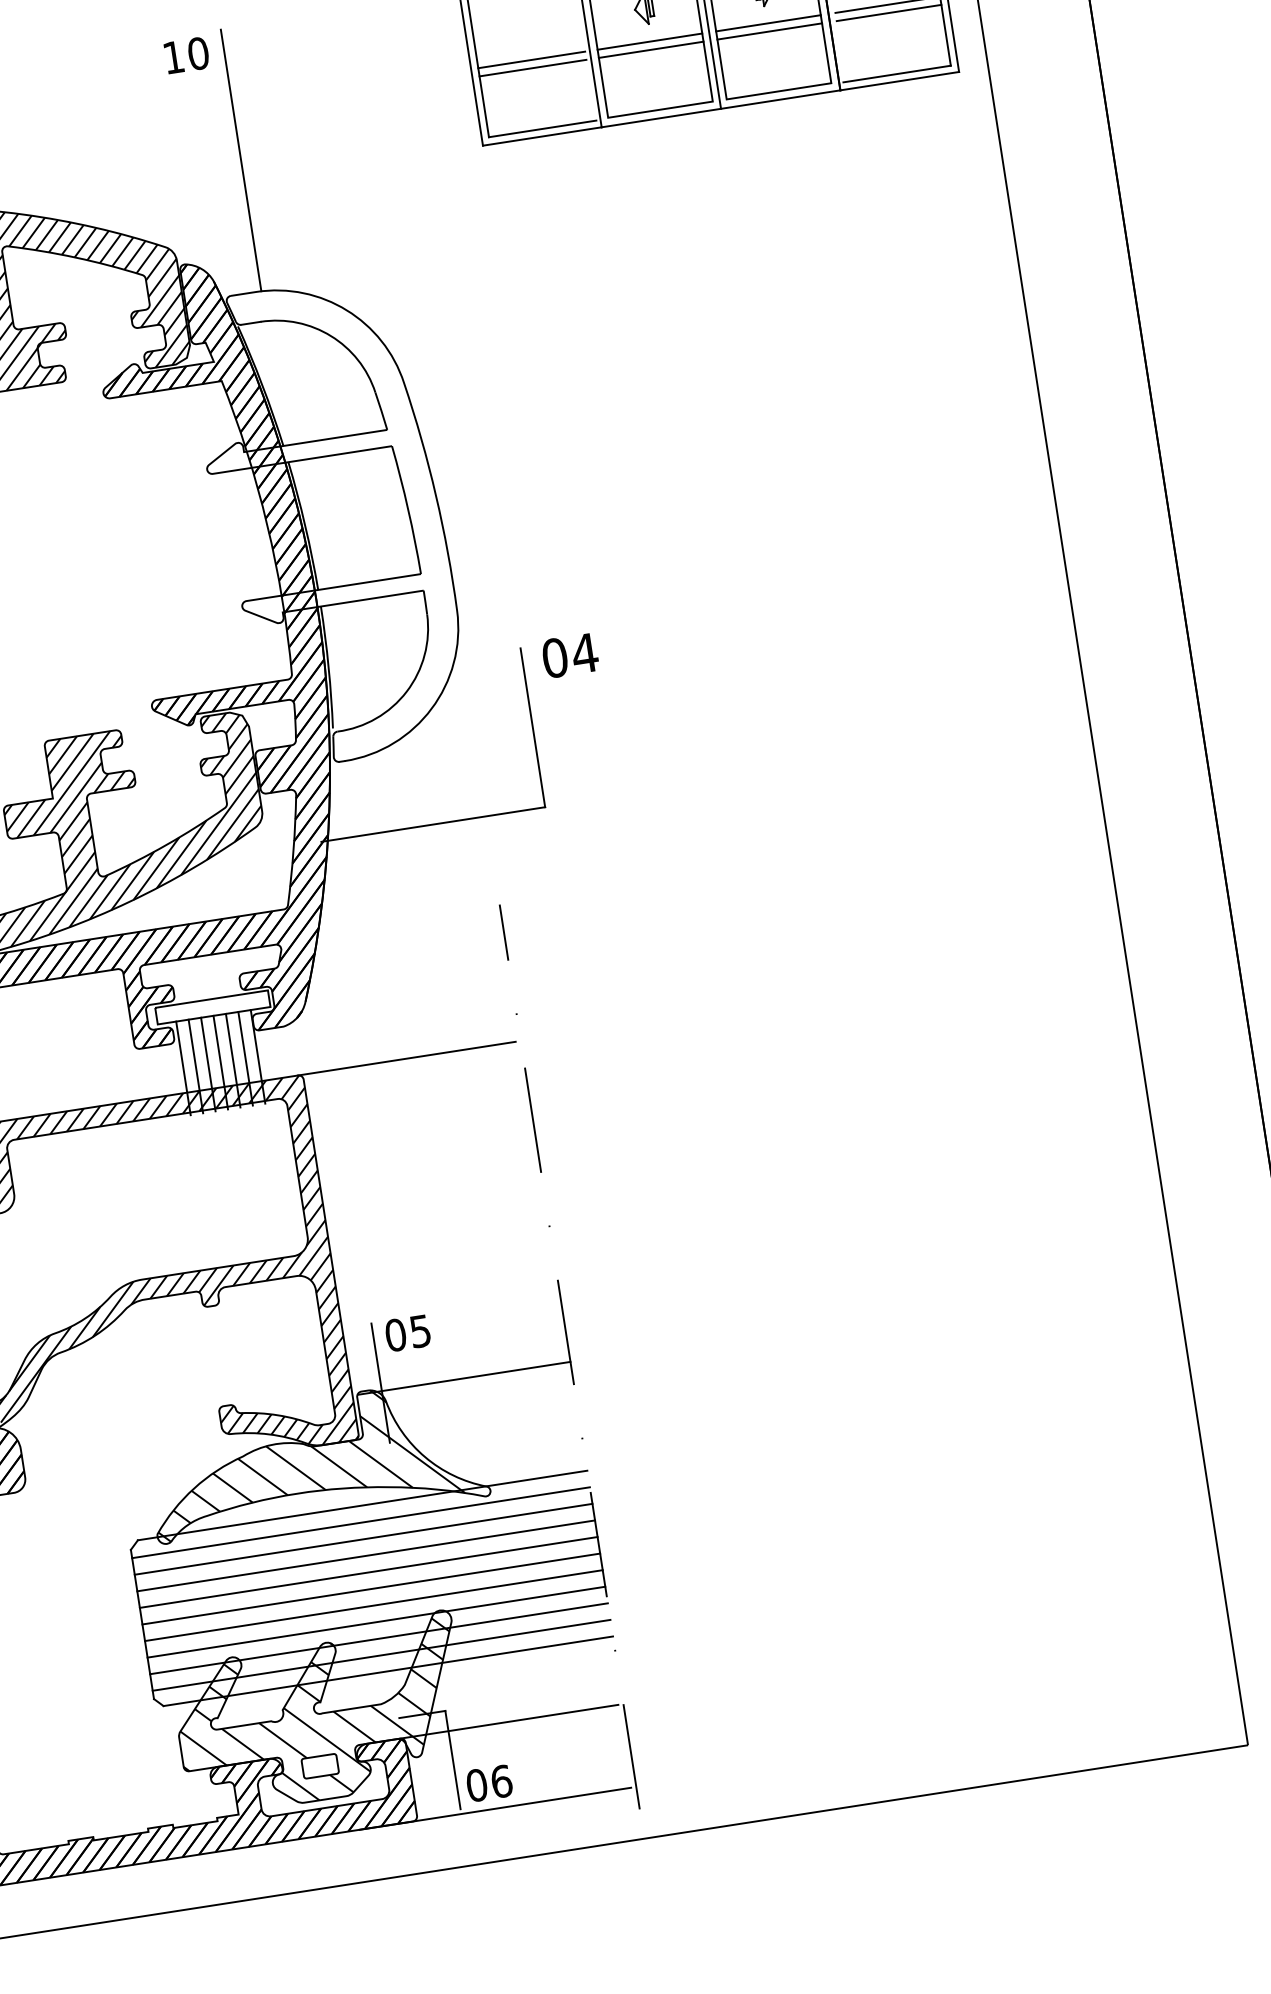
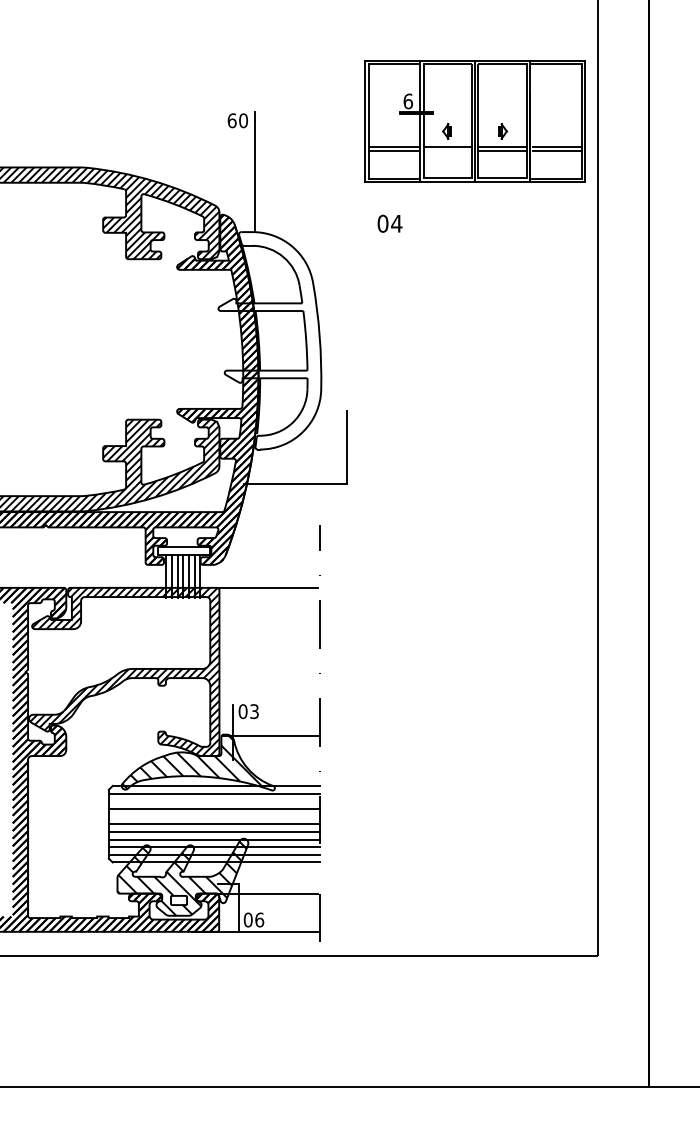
line: (650, 49) -> (447, 150), removed
text: (172, 57) -> (231, 120), 10 -> 60
text: (568, 655) -> (389, 223), moved
text: (420, 1331) -> (254, 711), 05 -> 03
line: (361, 1540) -> (213, 801), removed
line: (366, 1572) -> (213, 816), removed

